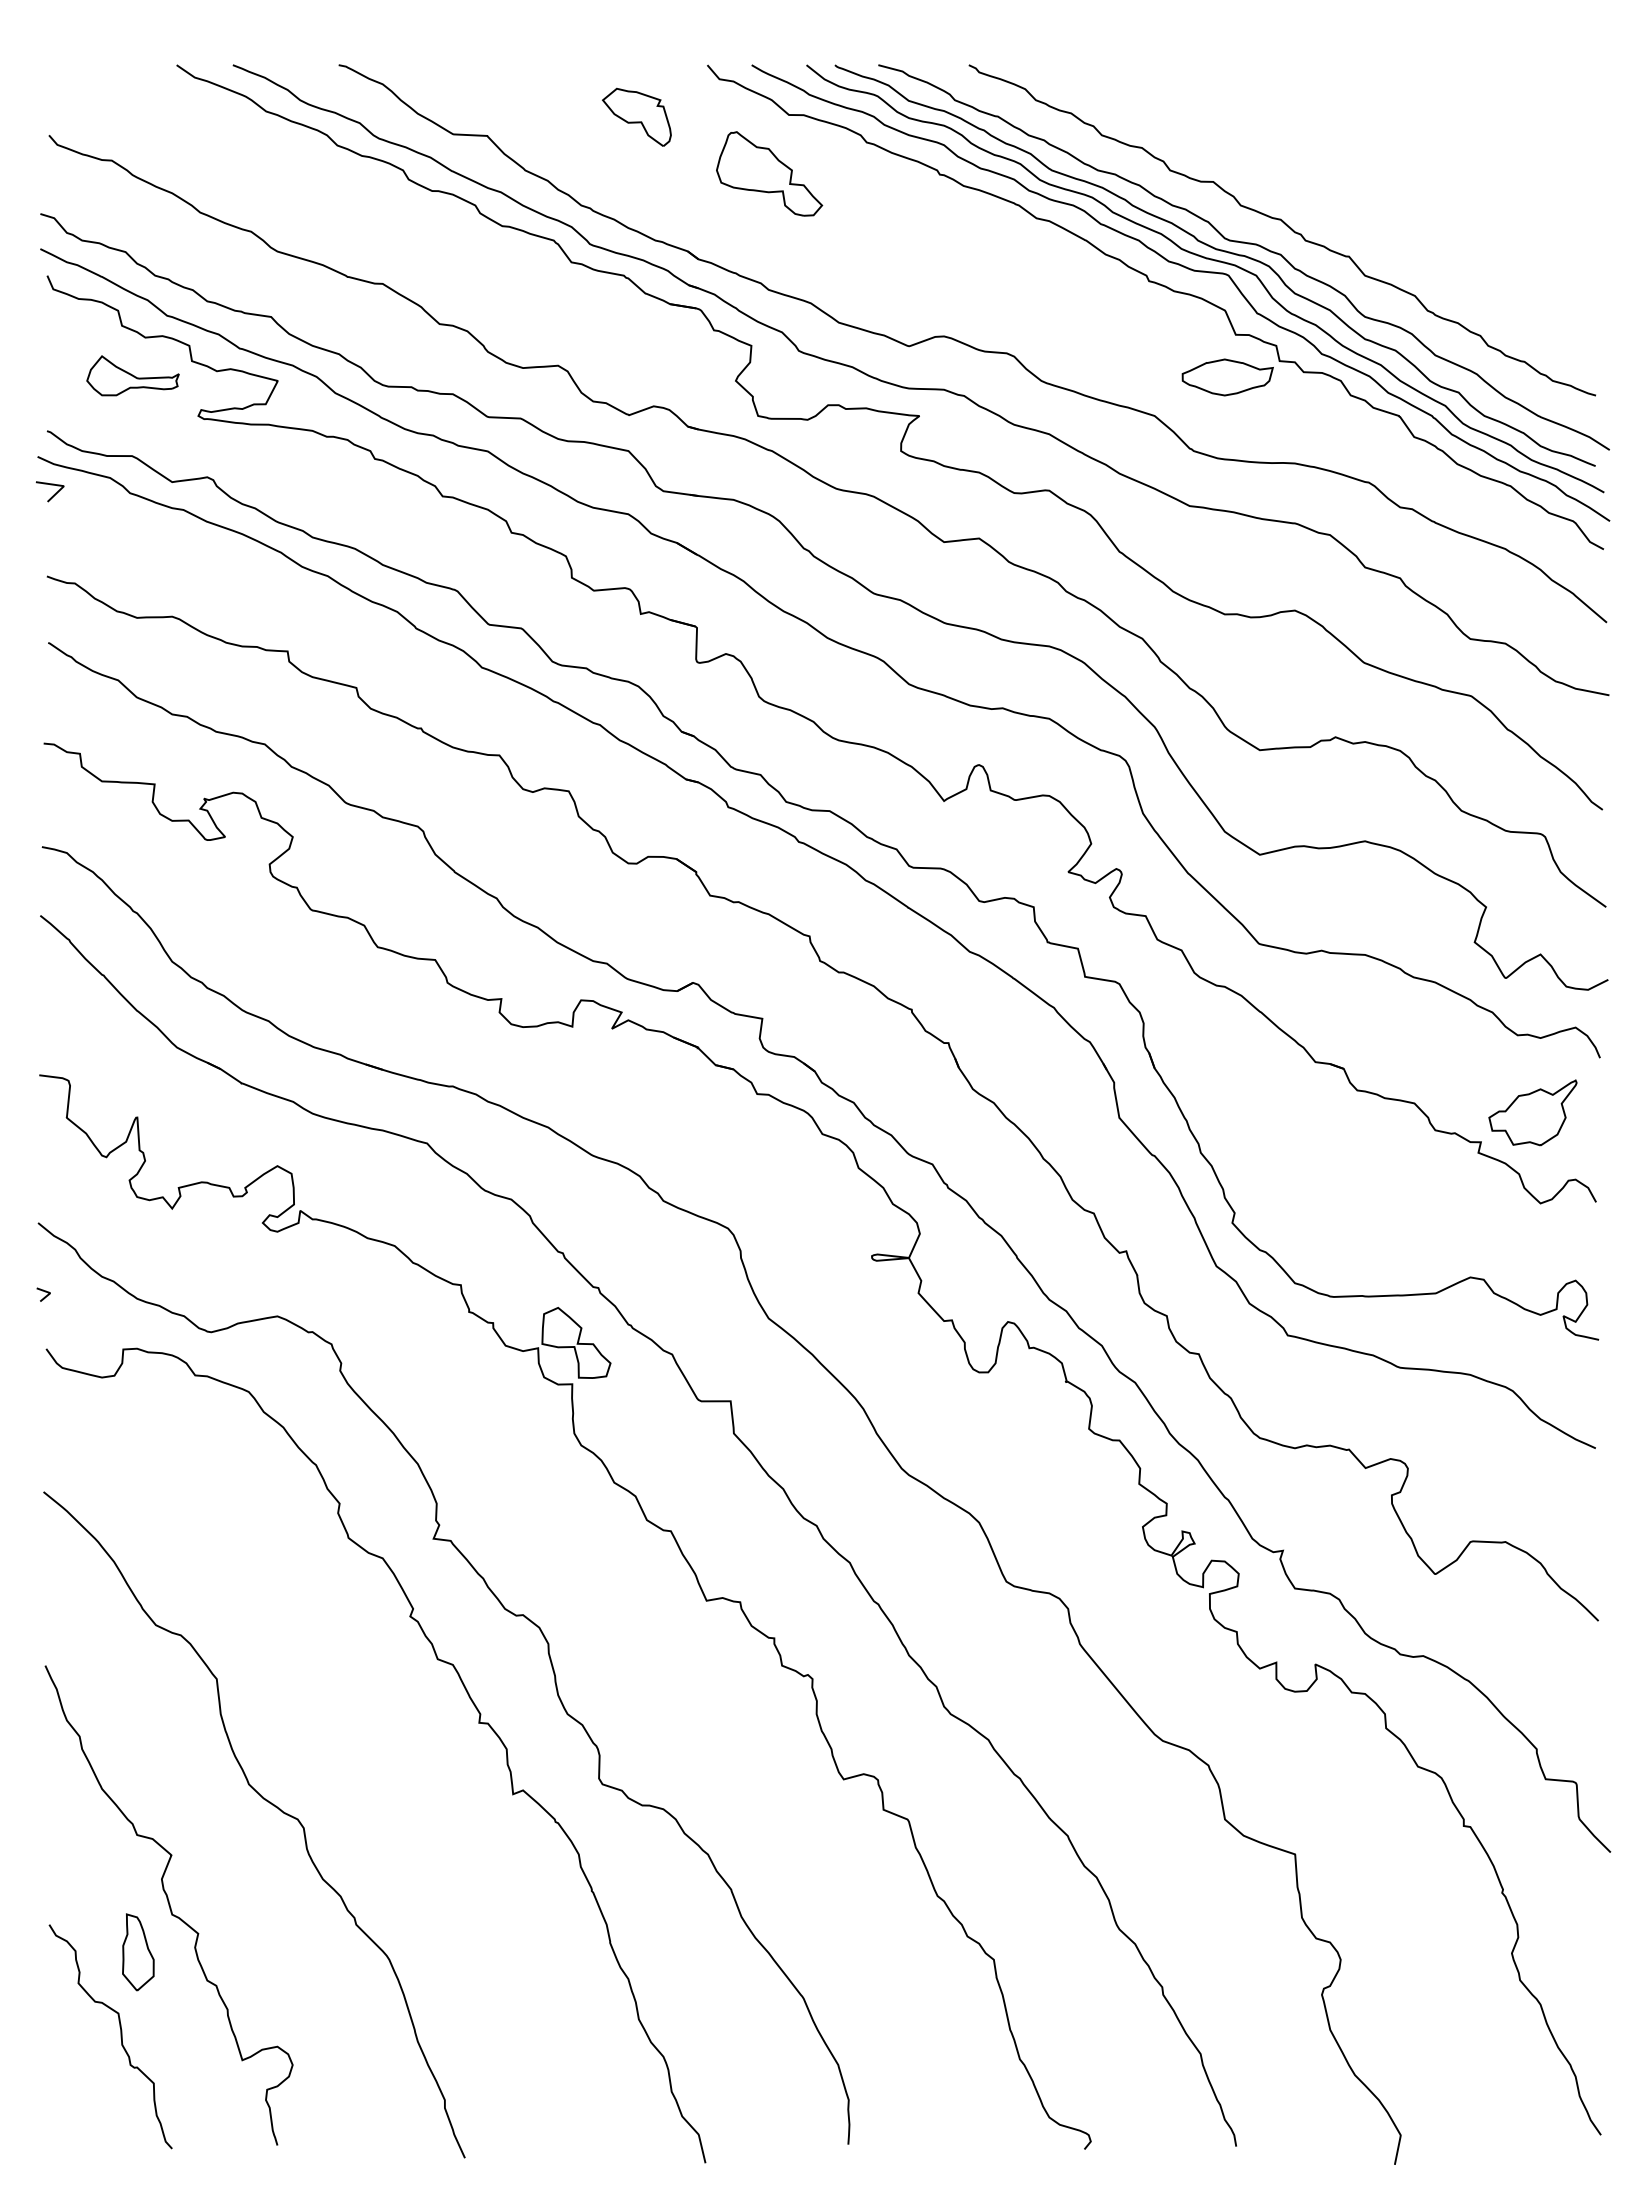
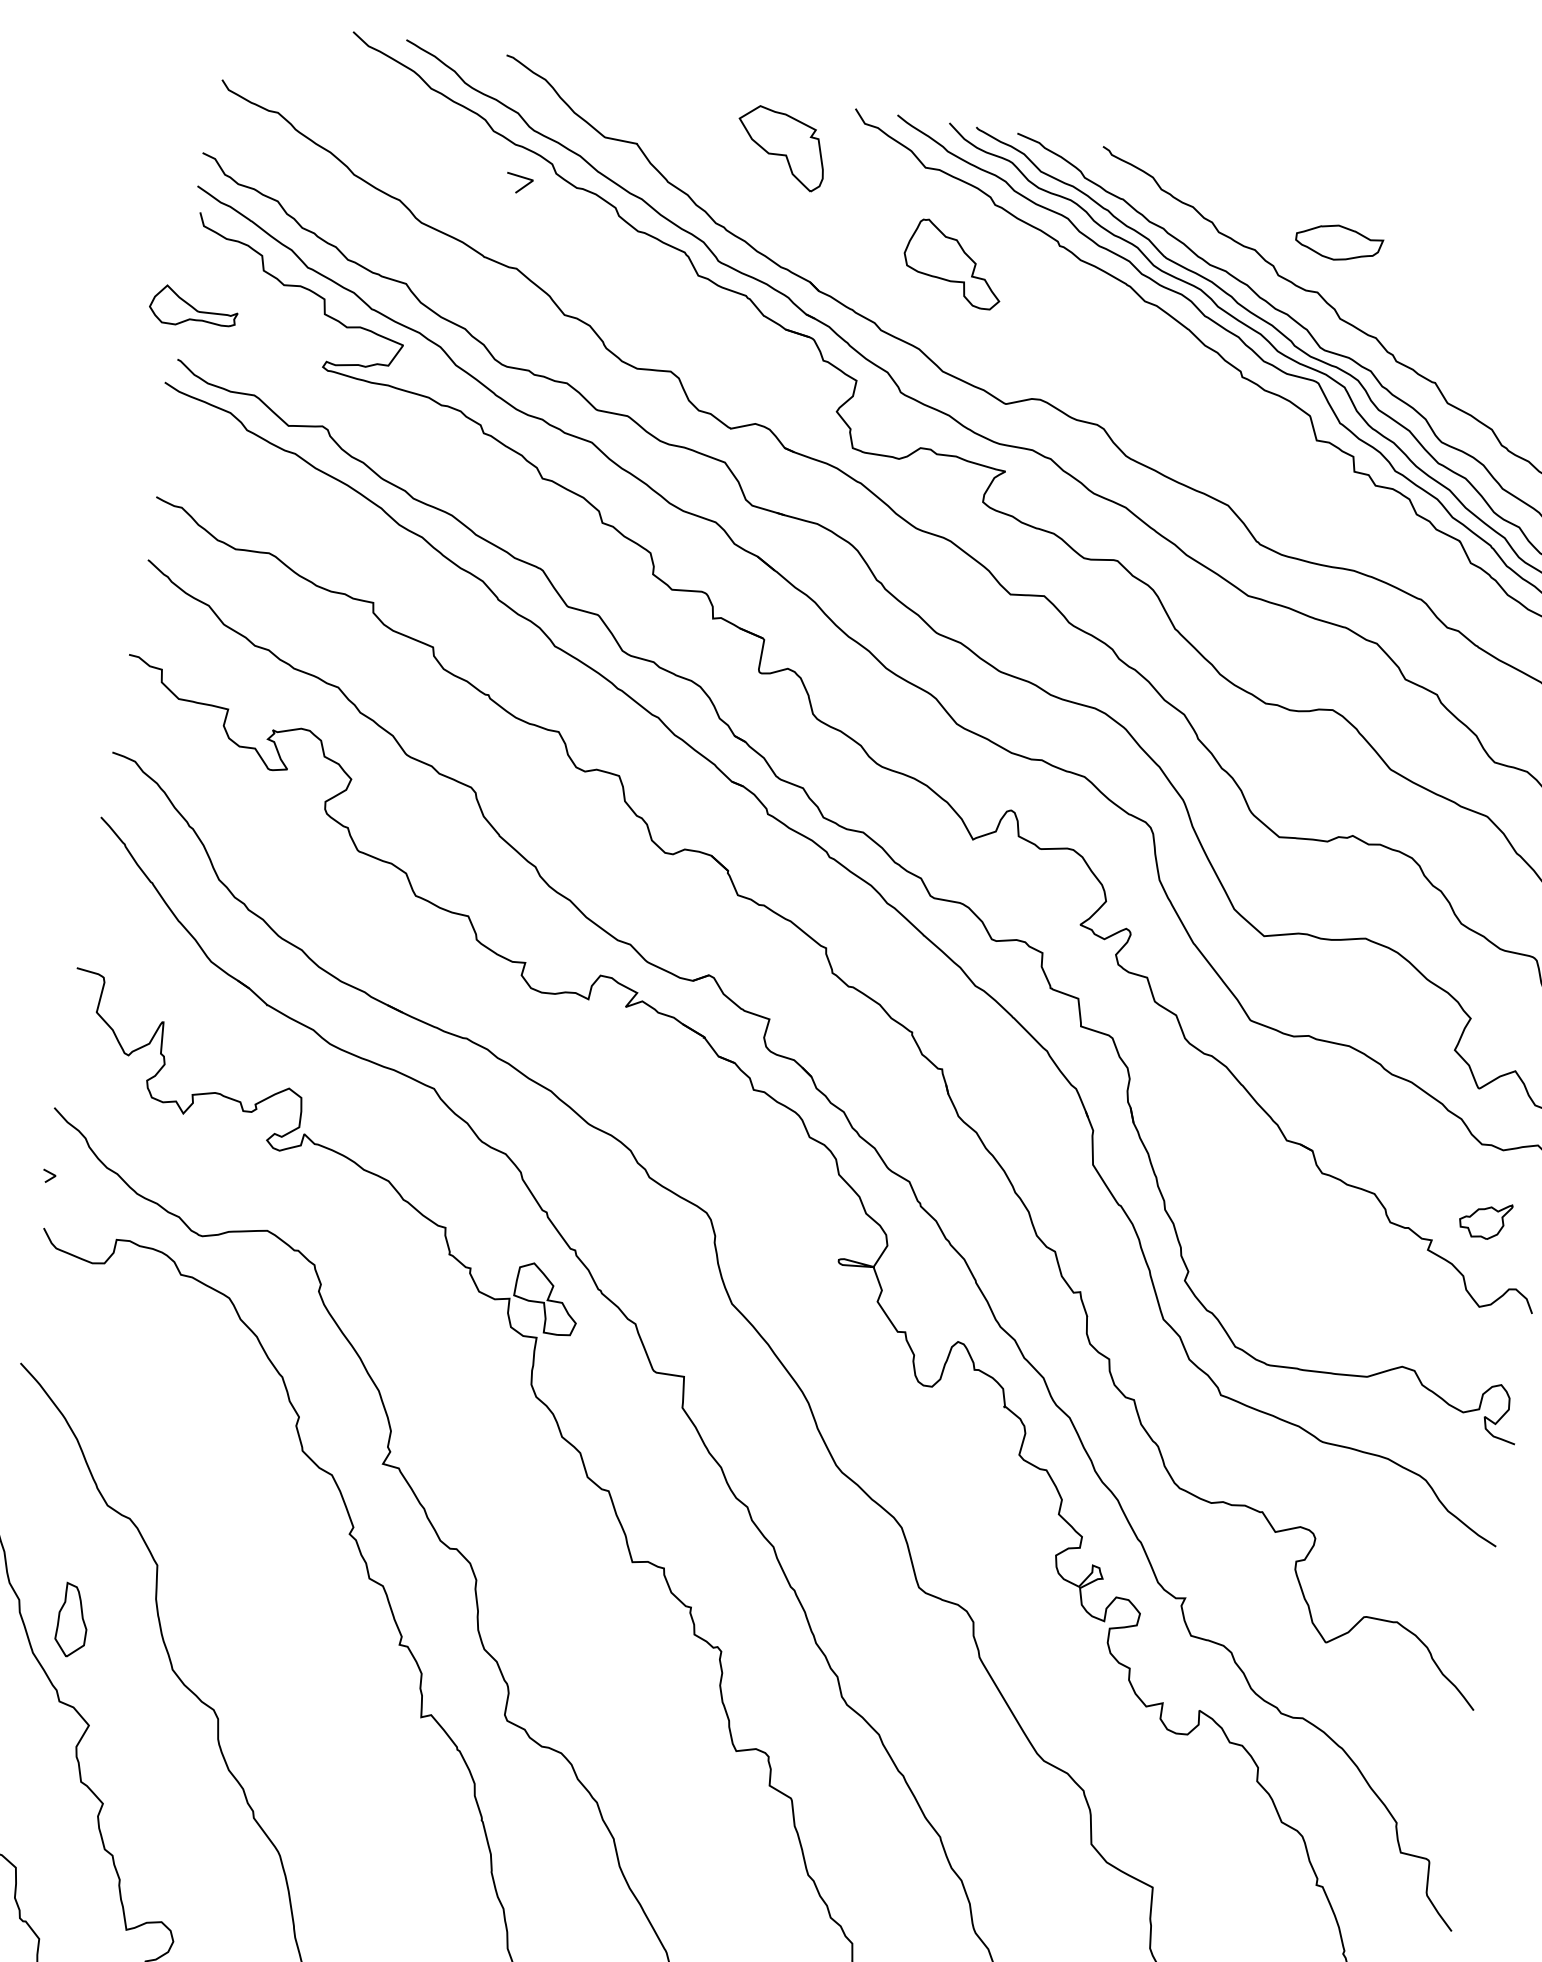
part: (636, 116) -> (781, 147), size x1.4
part: (769, 173) -> (954, 263), moved
part: (132, 375) -> (193, 308), moved
part: (1227, 377) -> (1338, 243), moved
line: (53, 494) -> (522, 186), moved
part: (1532, 1112) -> (1484, 1219), size x0.6
part: (138, 1952) -> (73, 1620), moved

